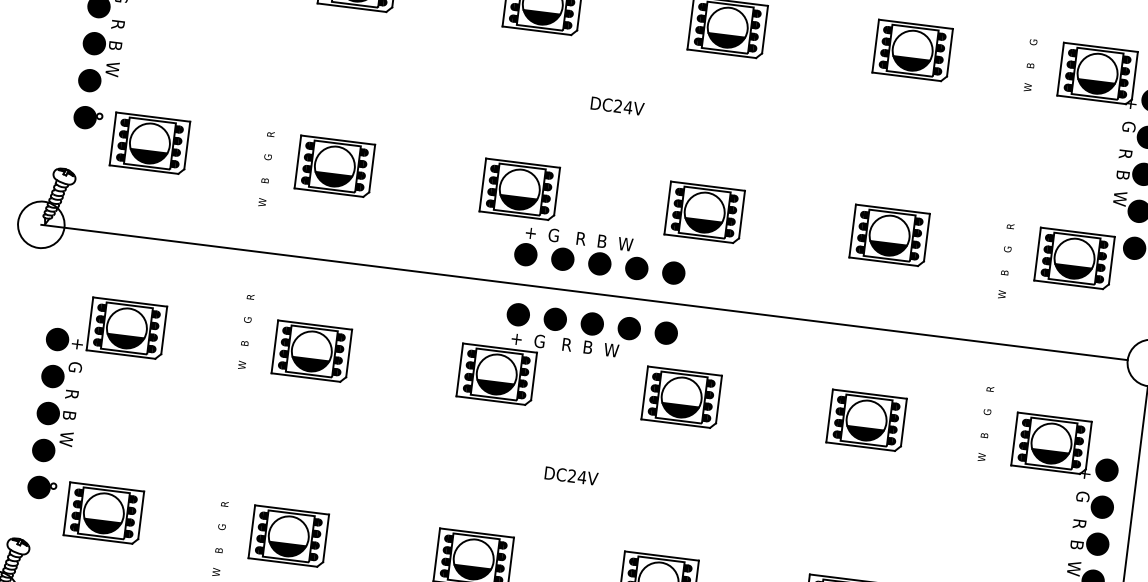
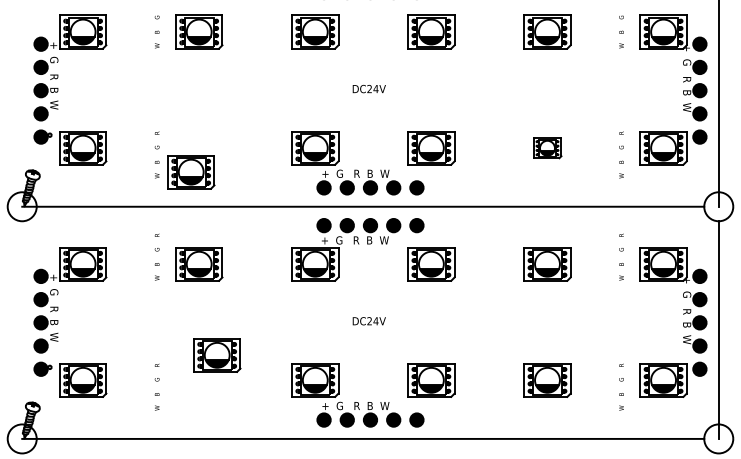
part: (335, 167) -> (191, 172), moved
part: (889, 236) -> (547, 148), size x0.6
part: (289, 536) -> (217, 355), moved

